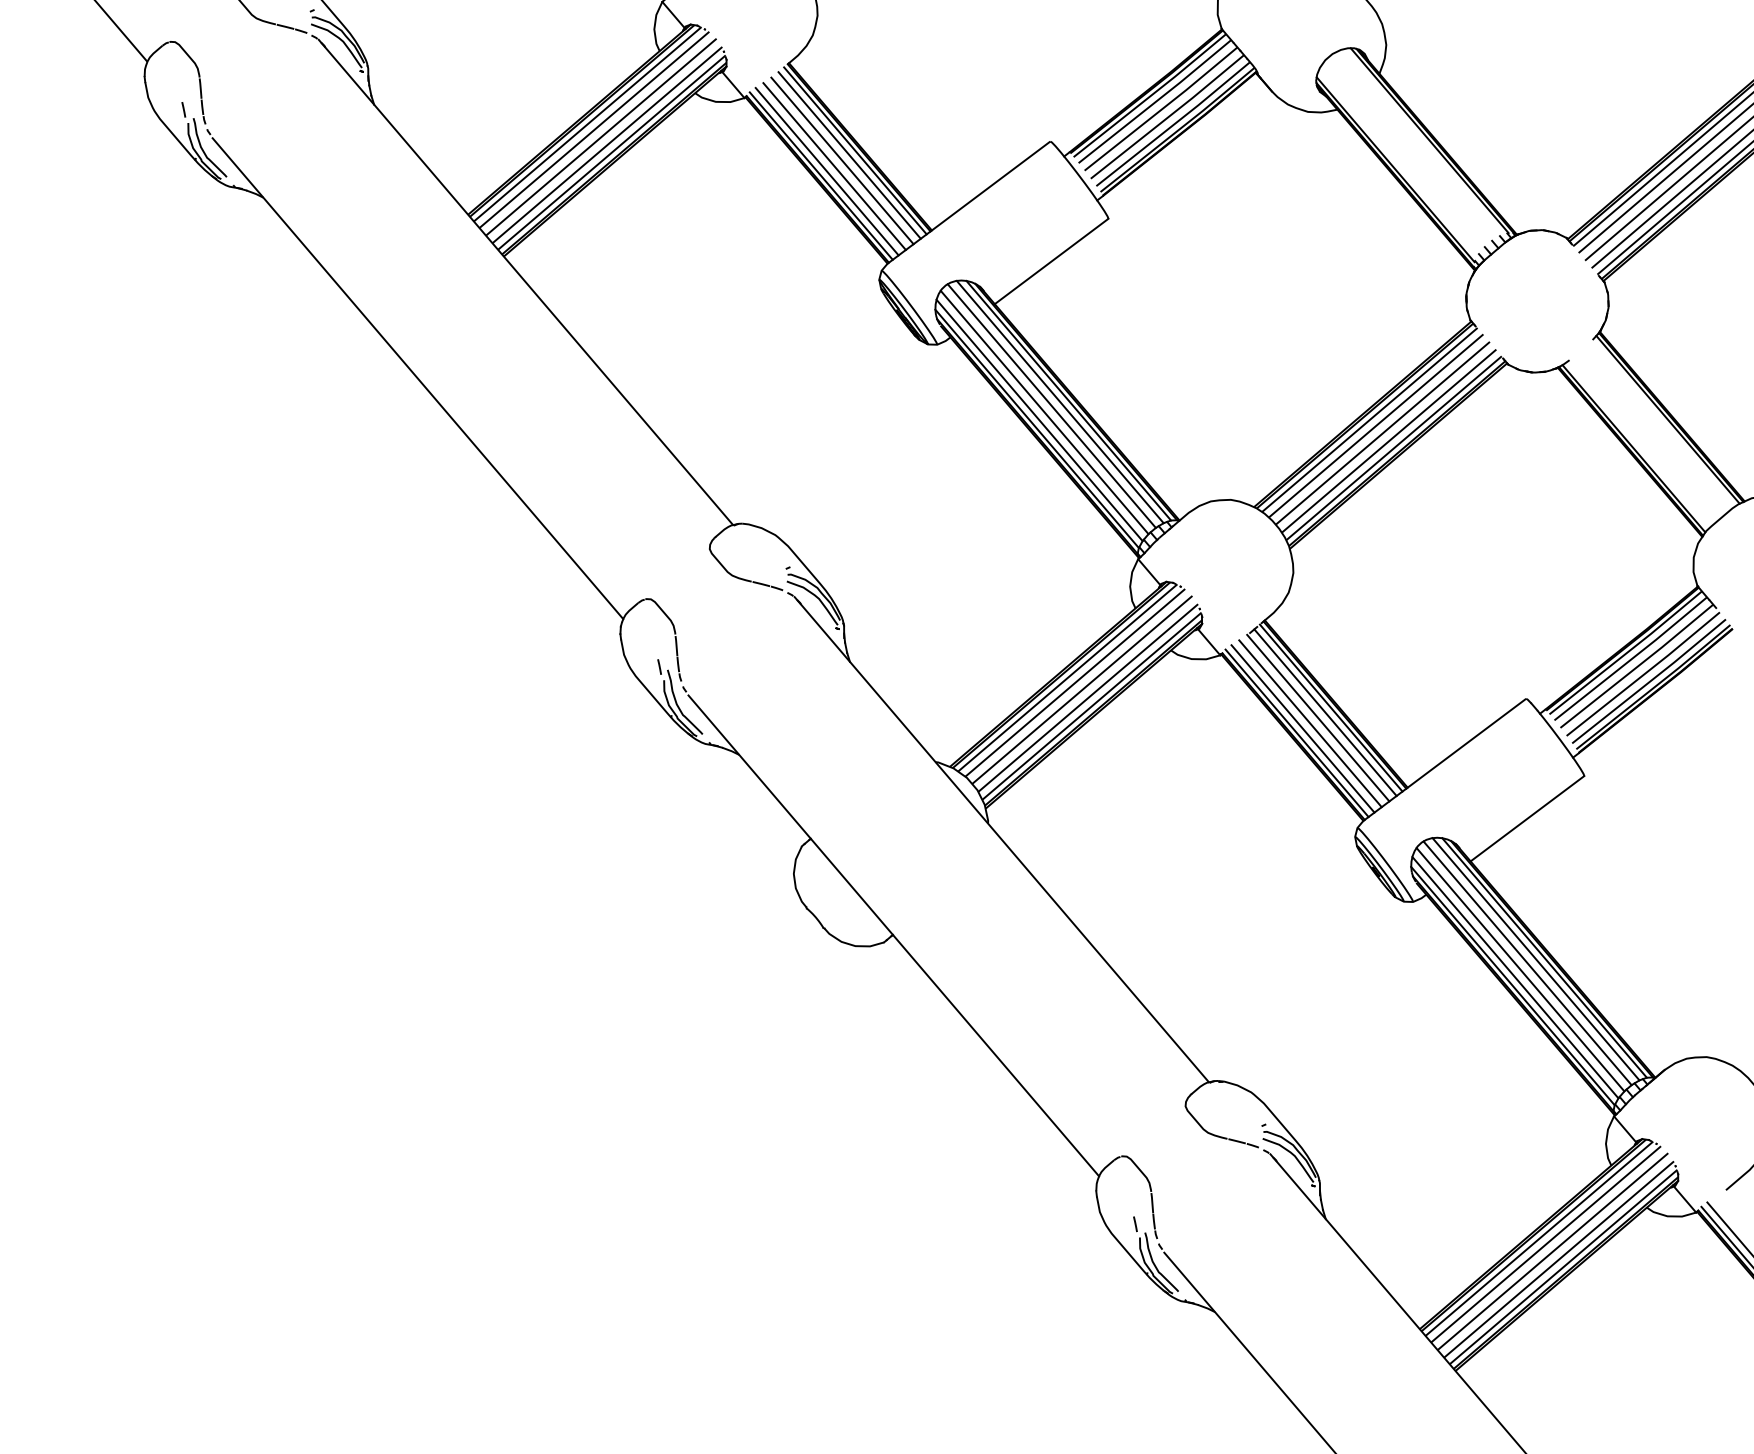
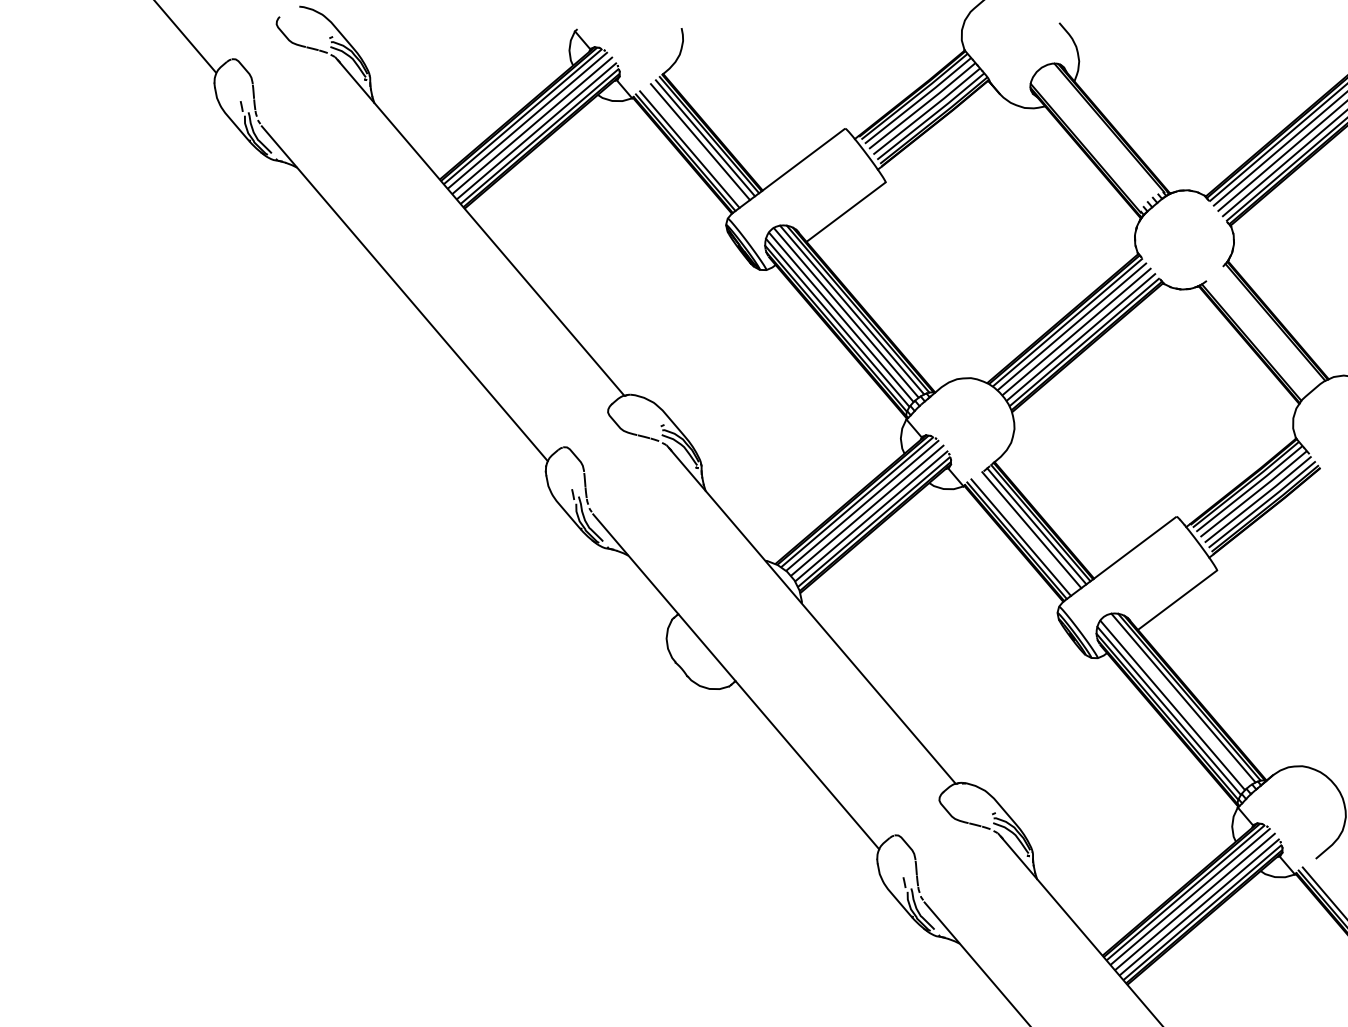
line: (833, 165) -> (694, 145), removed
line: (1310, 722) -> (1026, 533), removed
line: (1527, 962) -> (1177, 700), removed

